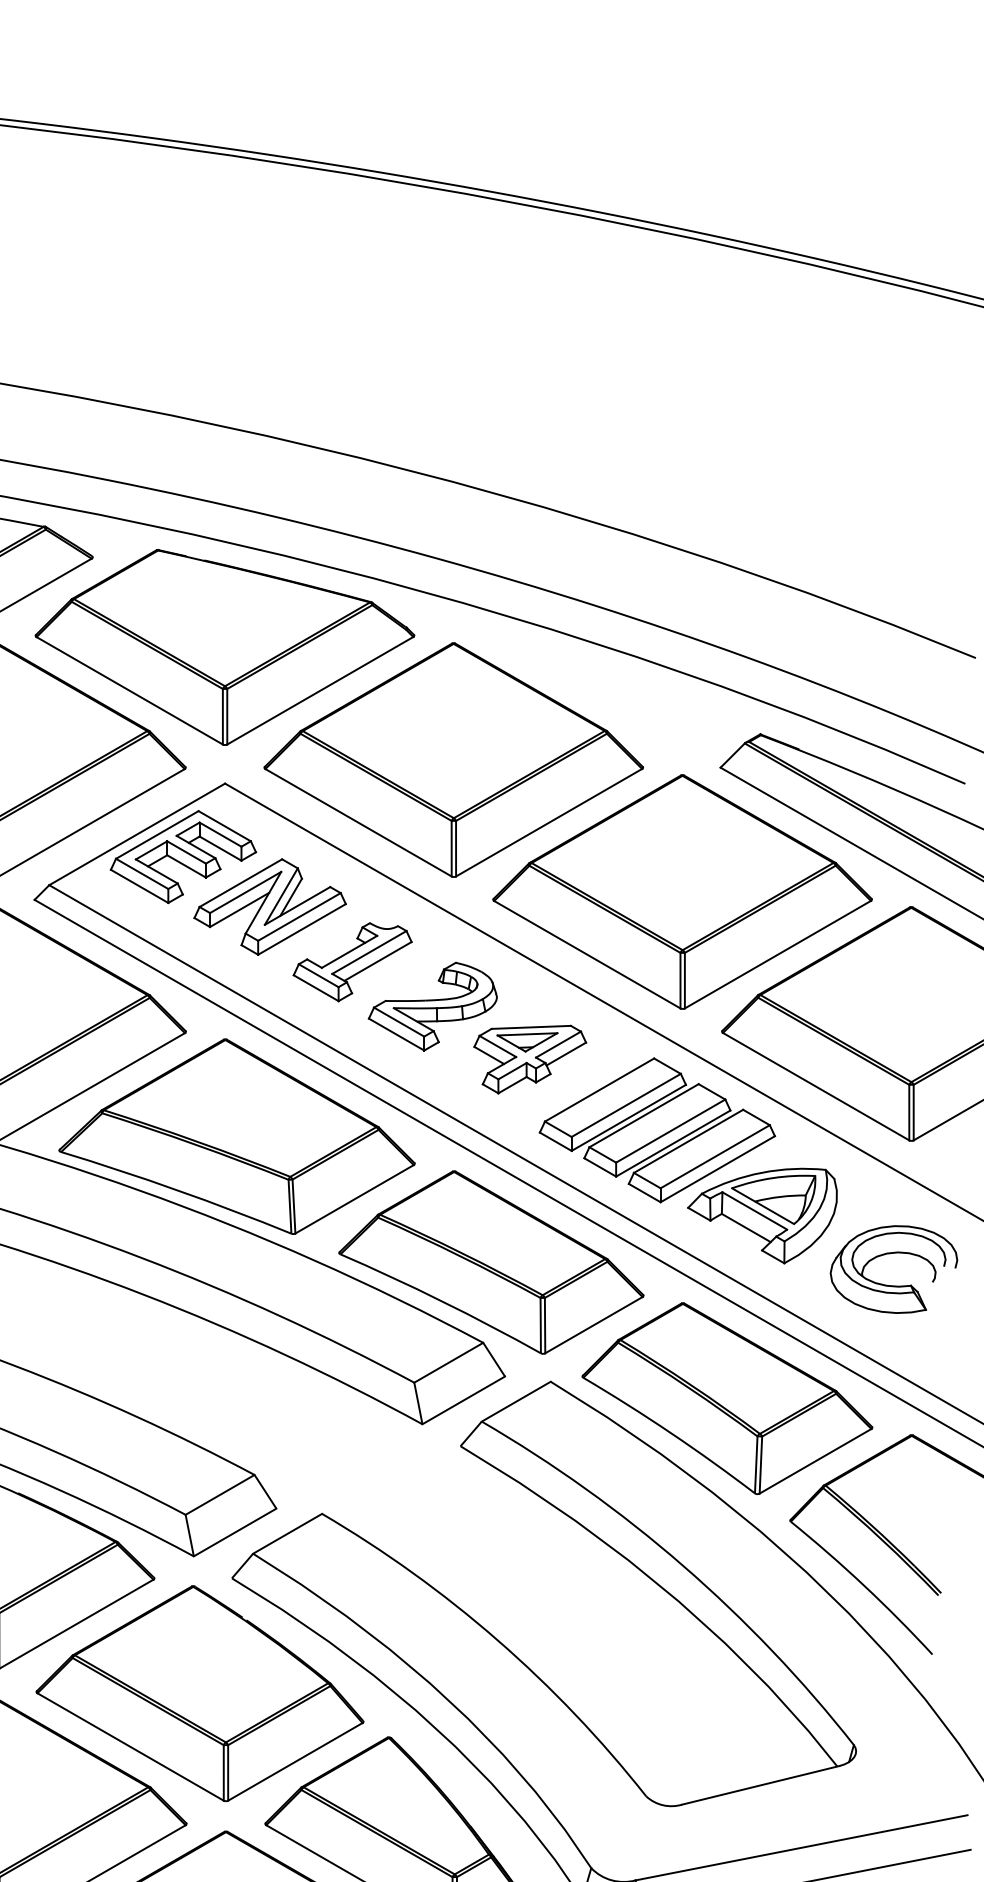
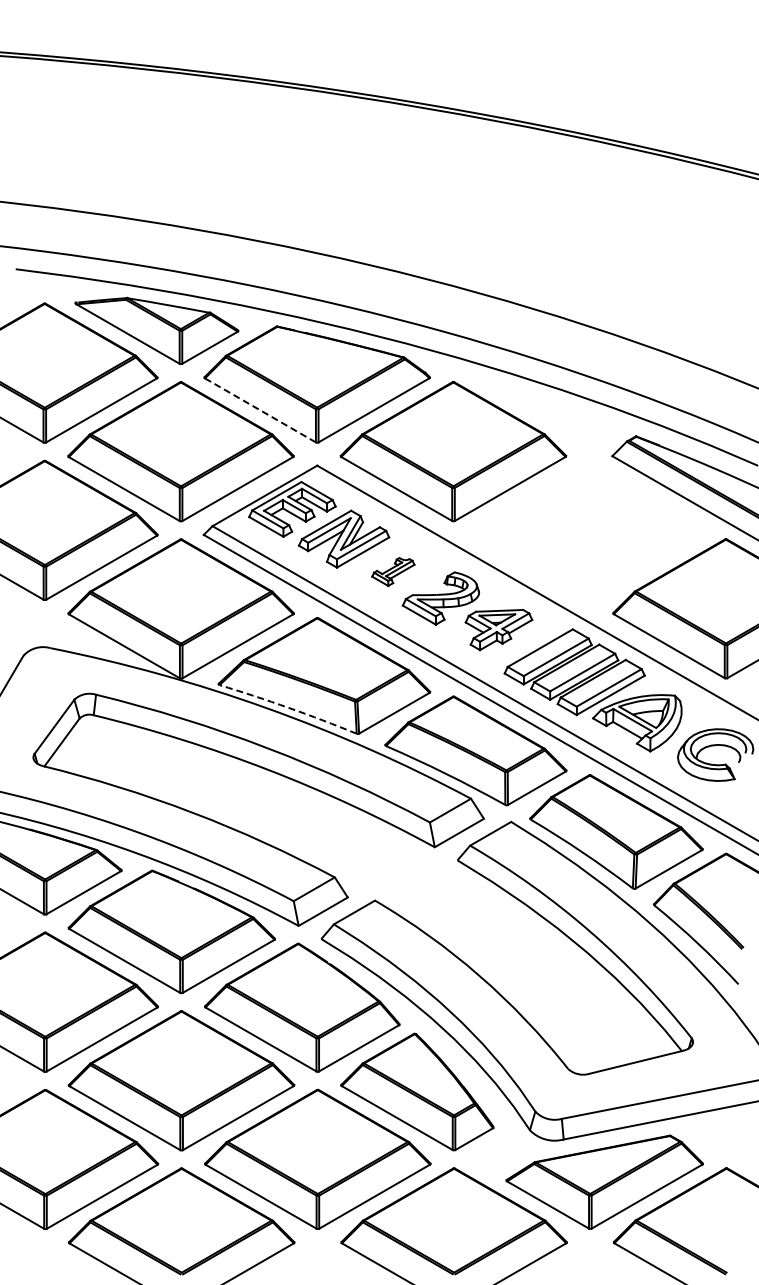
line: (129, 690) -> (260, 410), solid -> dashed
part: (682, 890) -> (589, 529), removed
part: (353, 961) -> (393, 571), size x0.6
arc: (176, 1189) -> (288, 707), solid -> dashed

